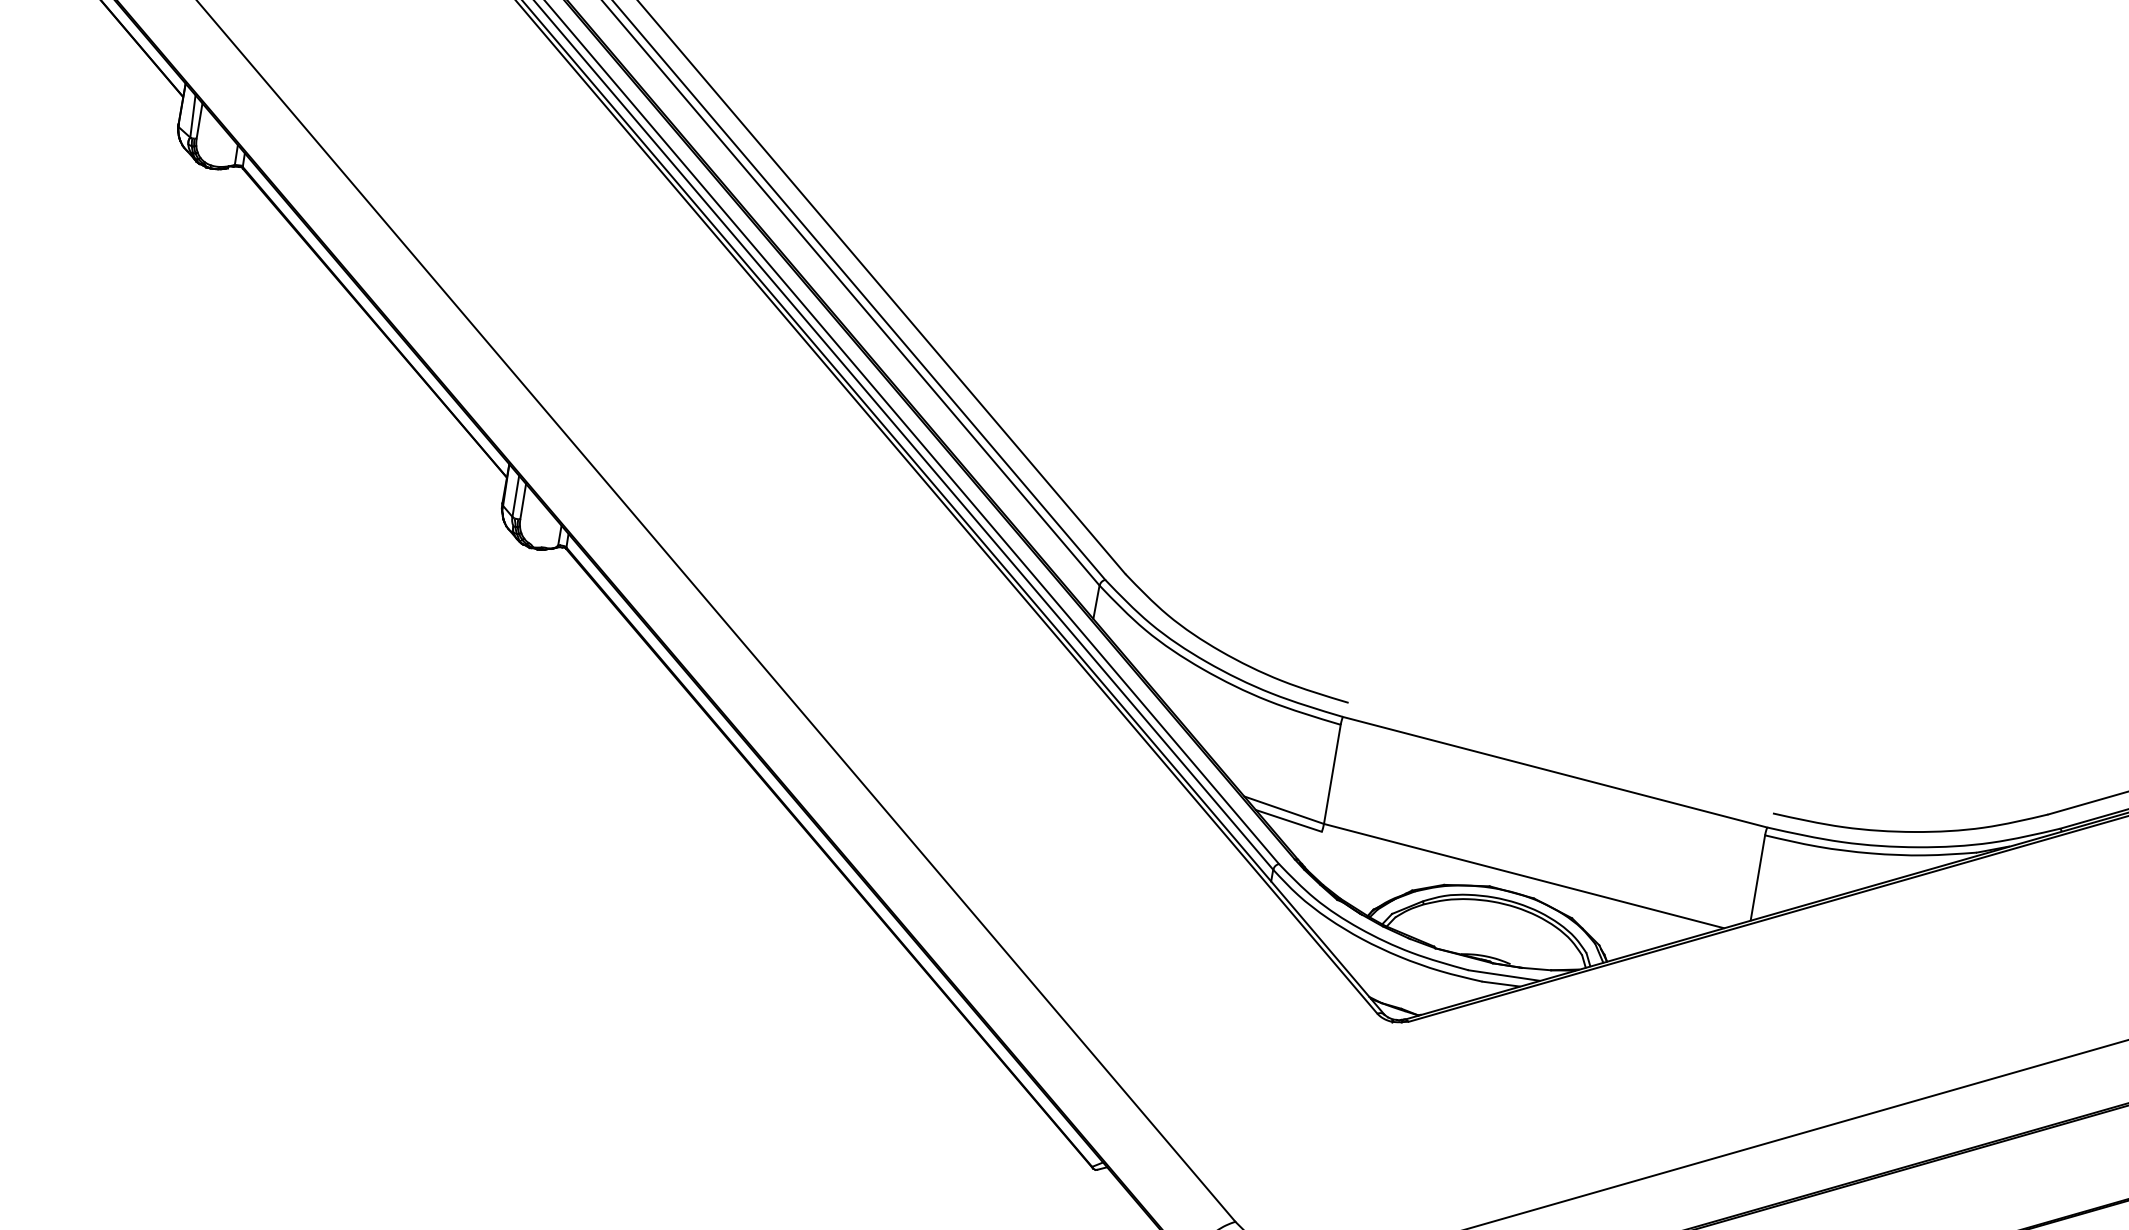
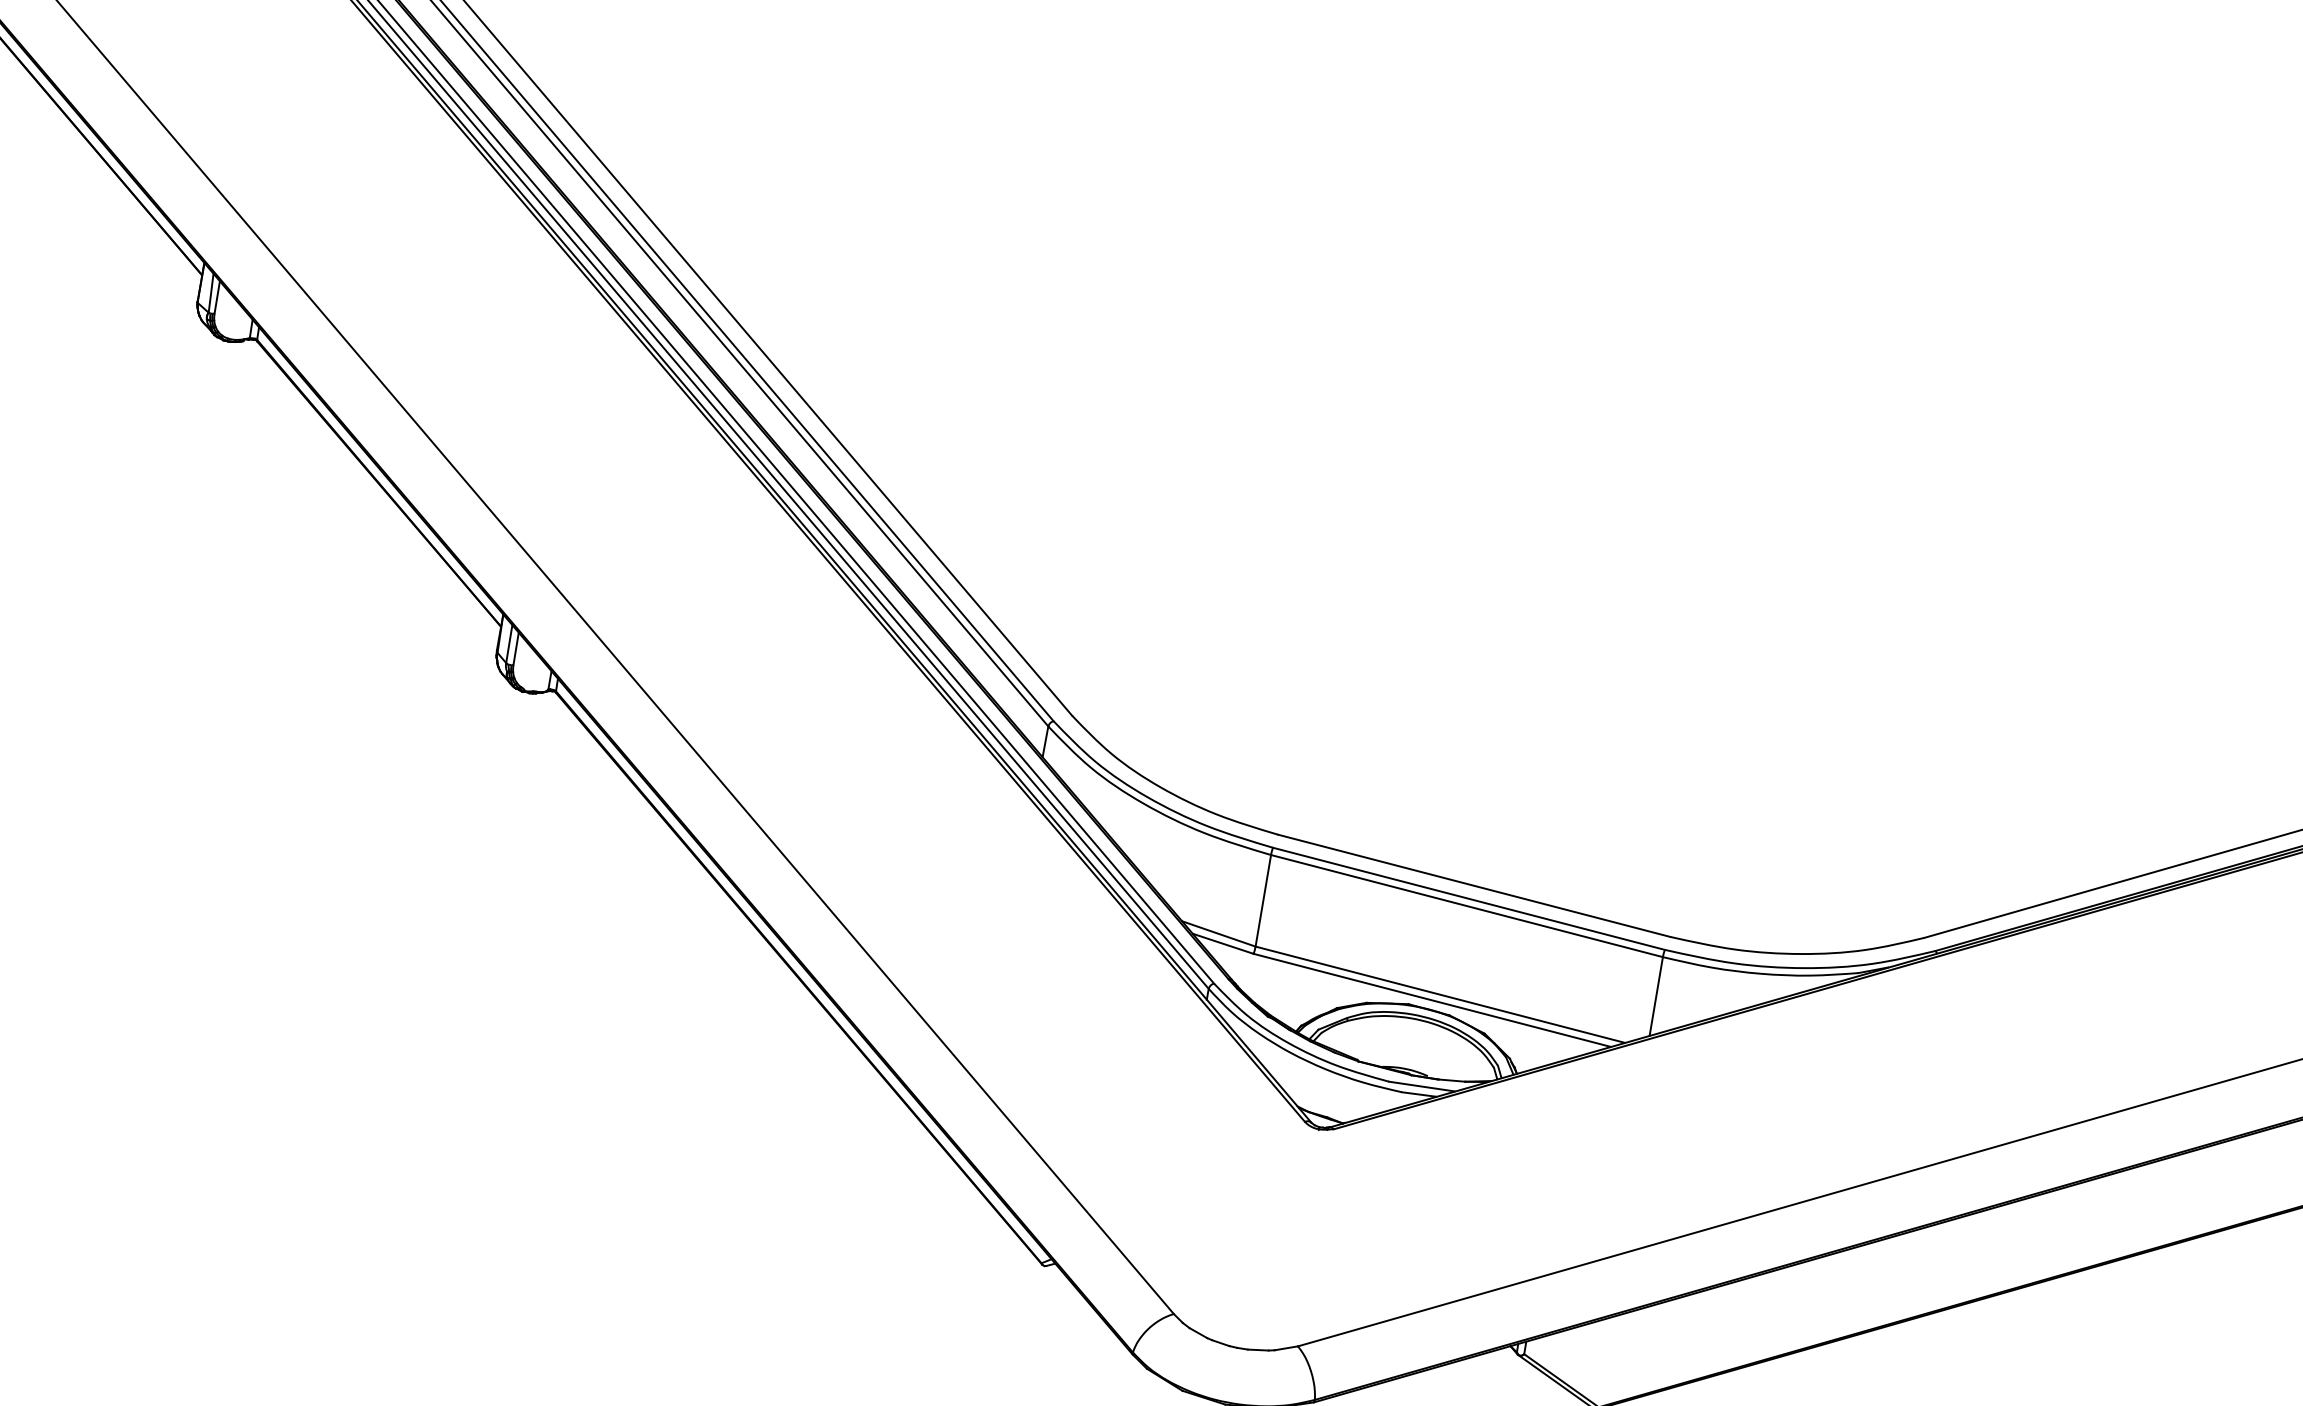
line: (1561, 757) -> (1474, 885), added
line: (1552, 780) -> (1466, 906), added
line: (1514, 881) -> (1431, 999), added

